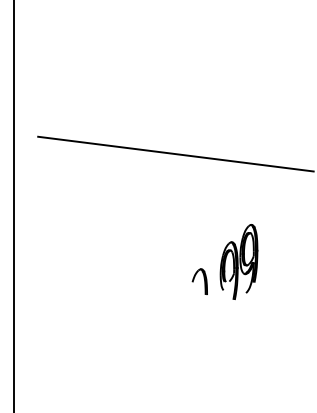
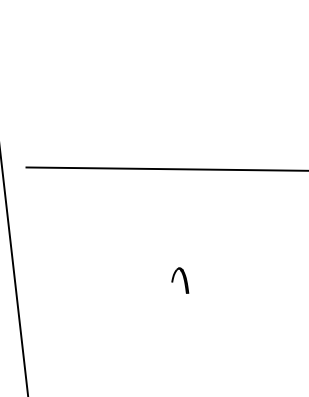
part: (238, 261) -> (243, 270), removed
part: (199, 281) -> (179, 280), moved

